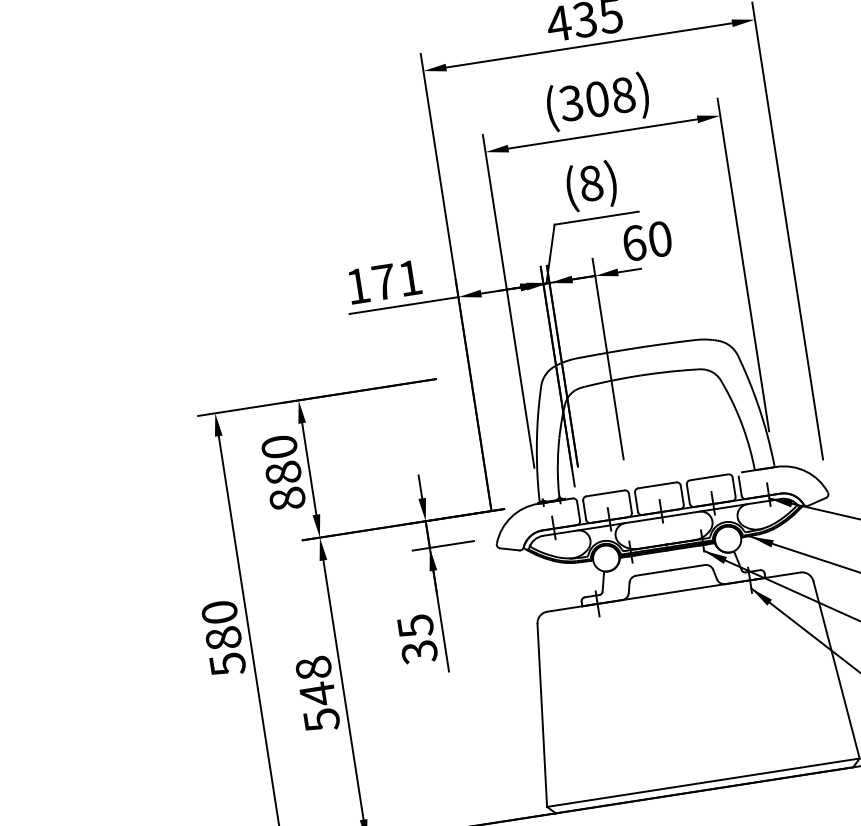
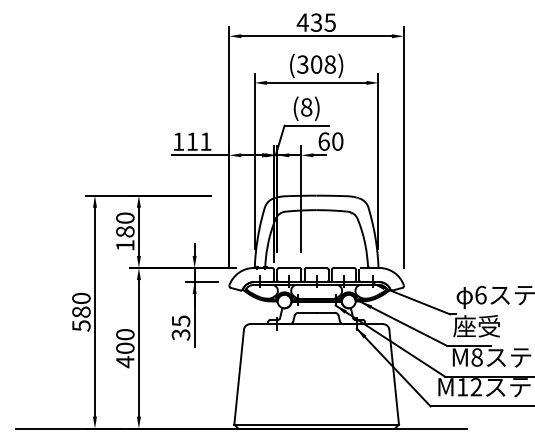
text: (384, 281) -> (192, 141), 171 -> 111
text: (287, 498) -> (125, 245), 880 -> 180
text: (318, 694) -> (125, 348), 548 -> 400

